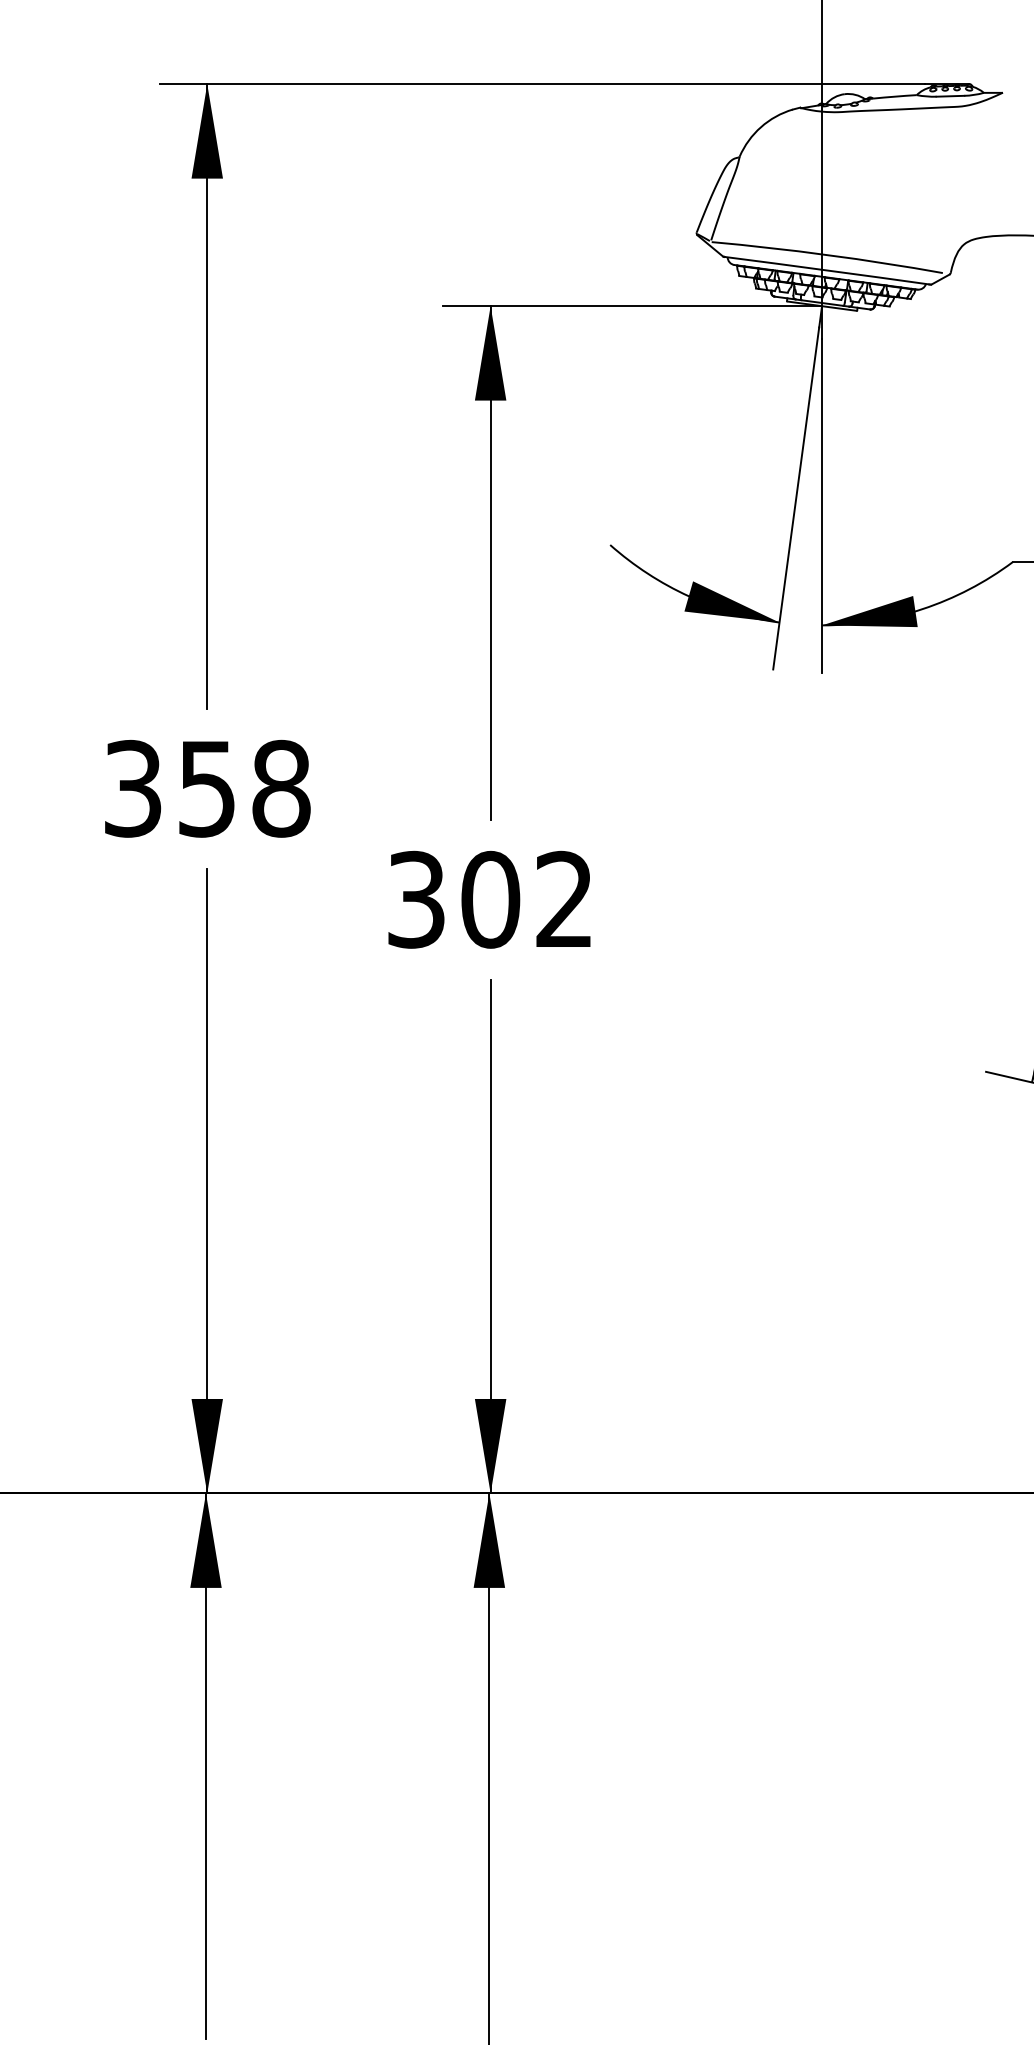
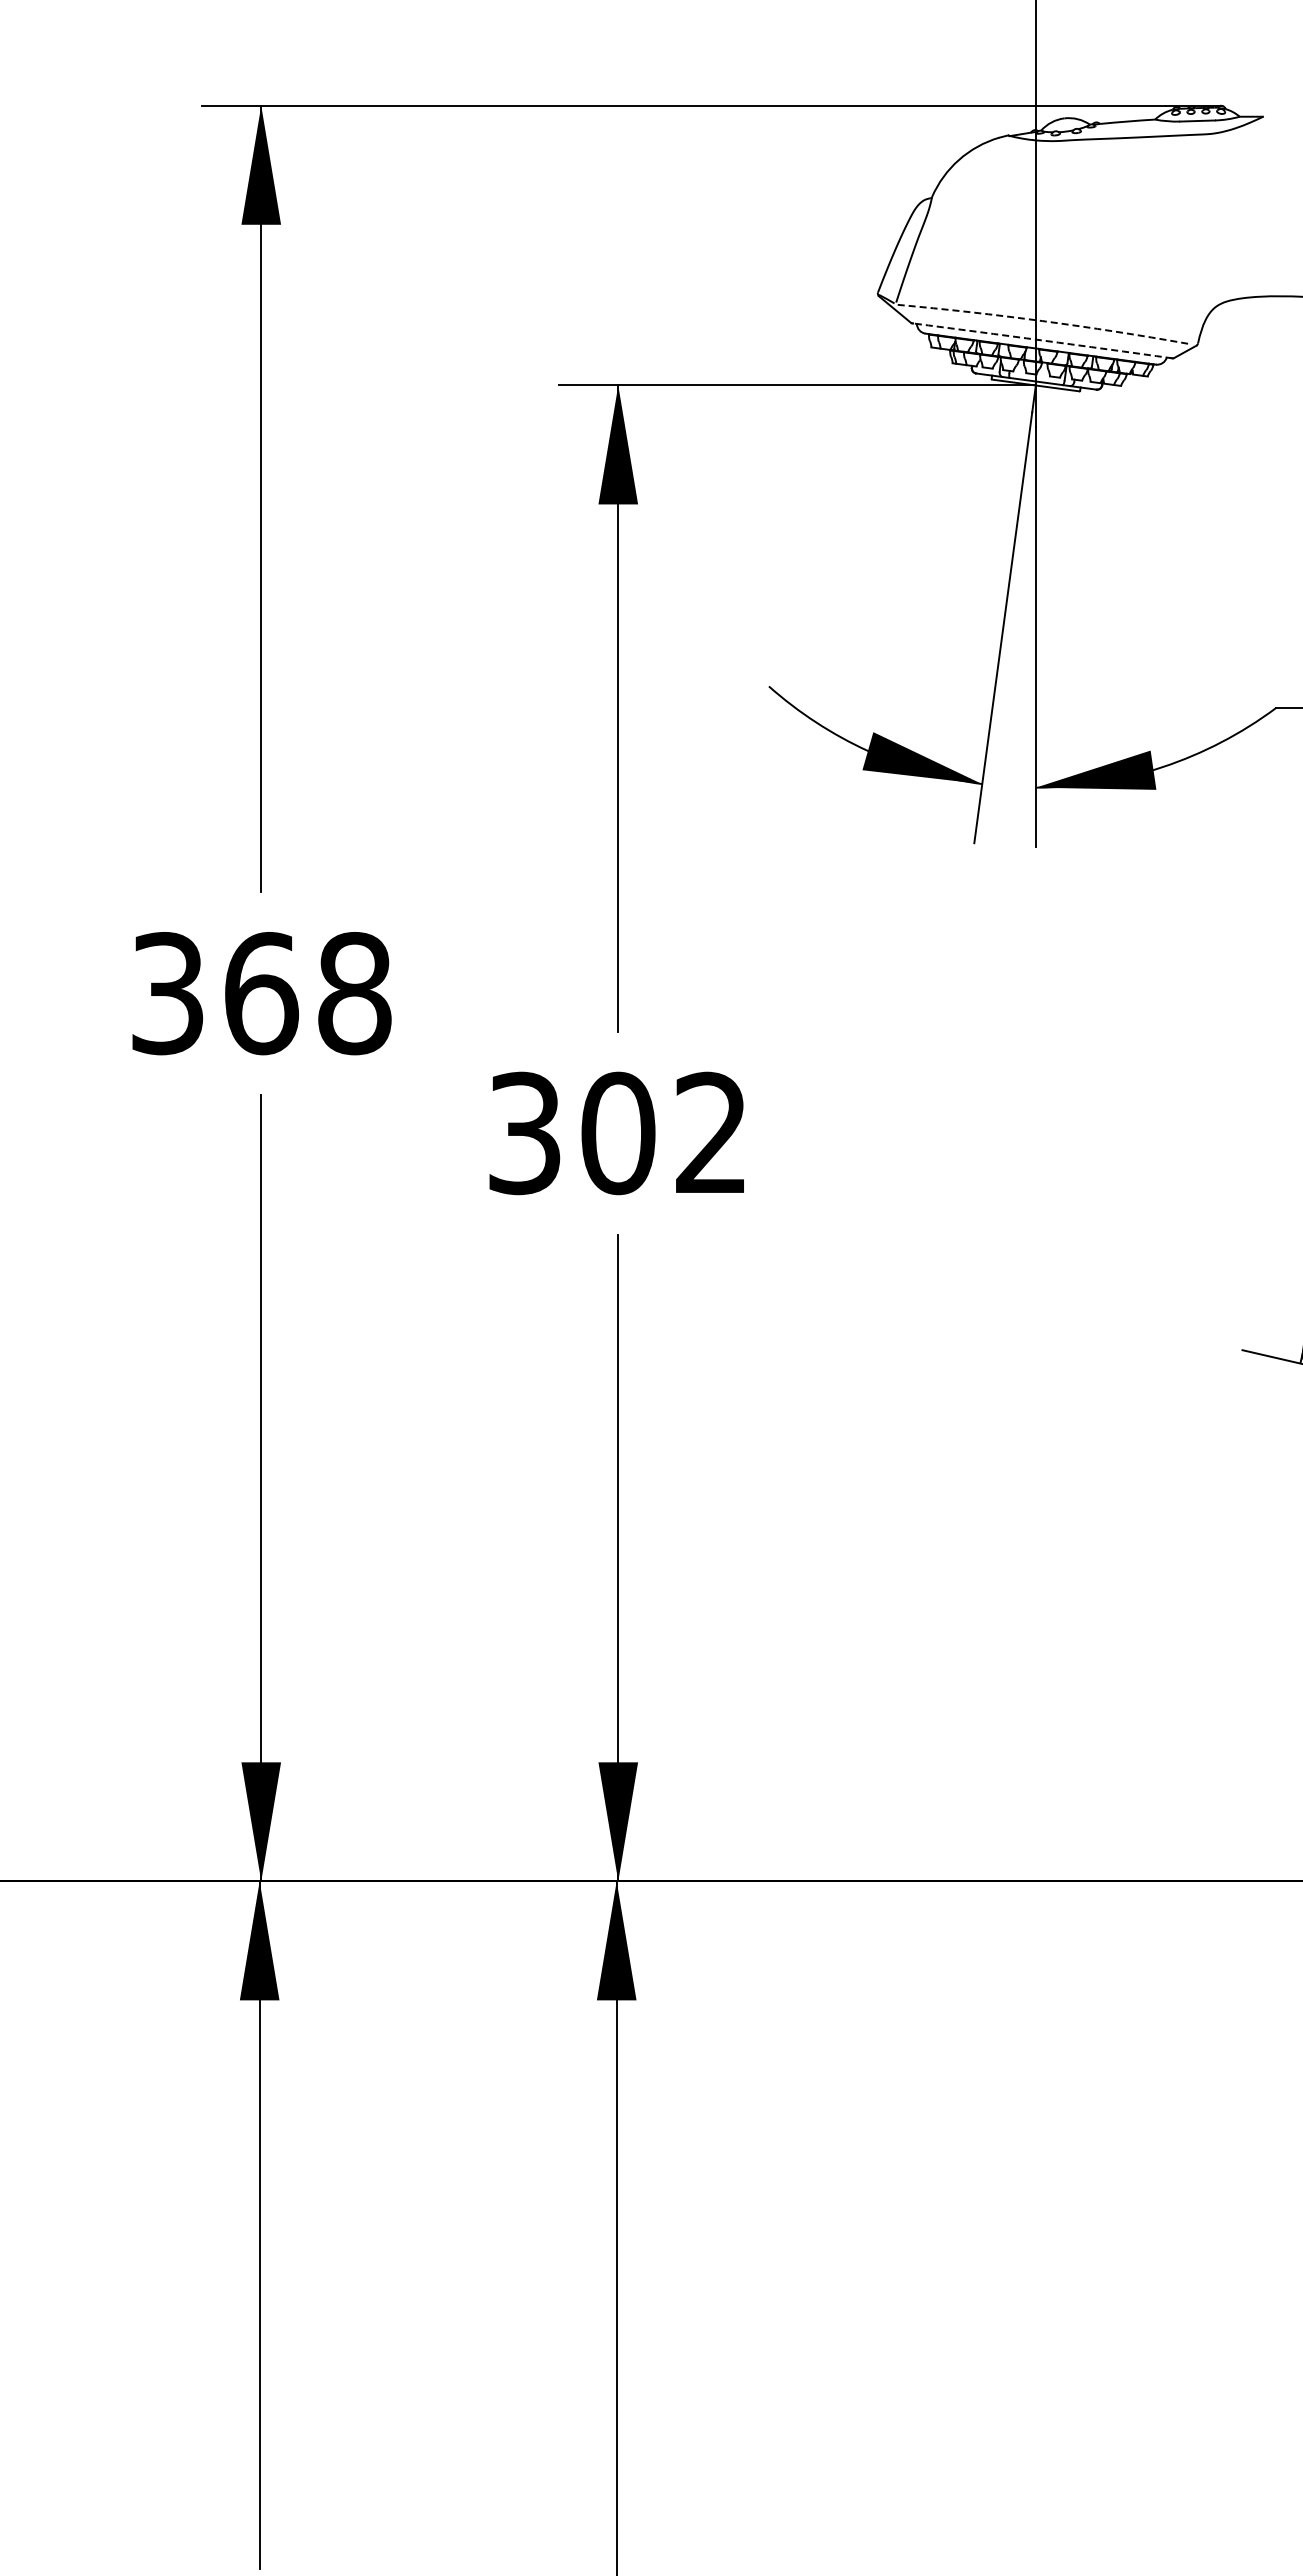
arc: (827, 255) -> (1042, 321), solid -> dashed
arc: (827, 270) -> (1042, 340), solid -> dashed
text: (207, 788) -> (261, 993), 358 -> 368

